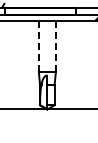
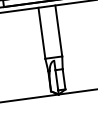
line: (38, 46) -> (41, 33), dashed -> solid
line: (55, 46) -> (58, 31), dashed -> solid

